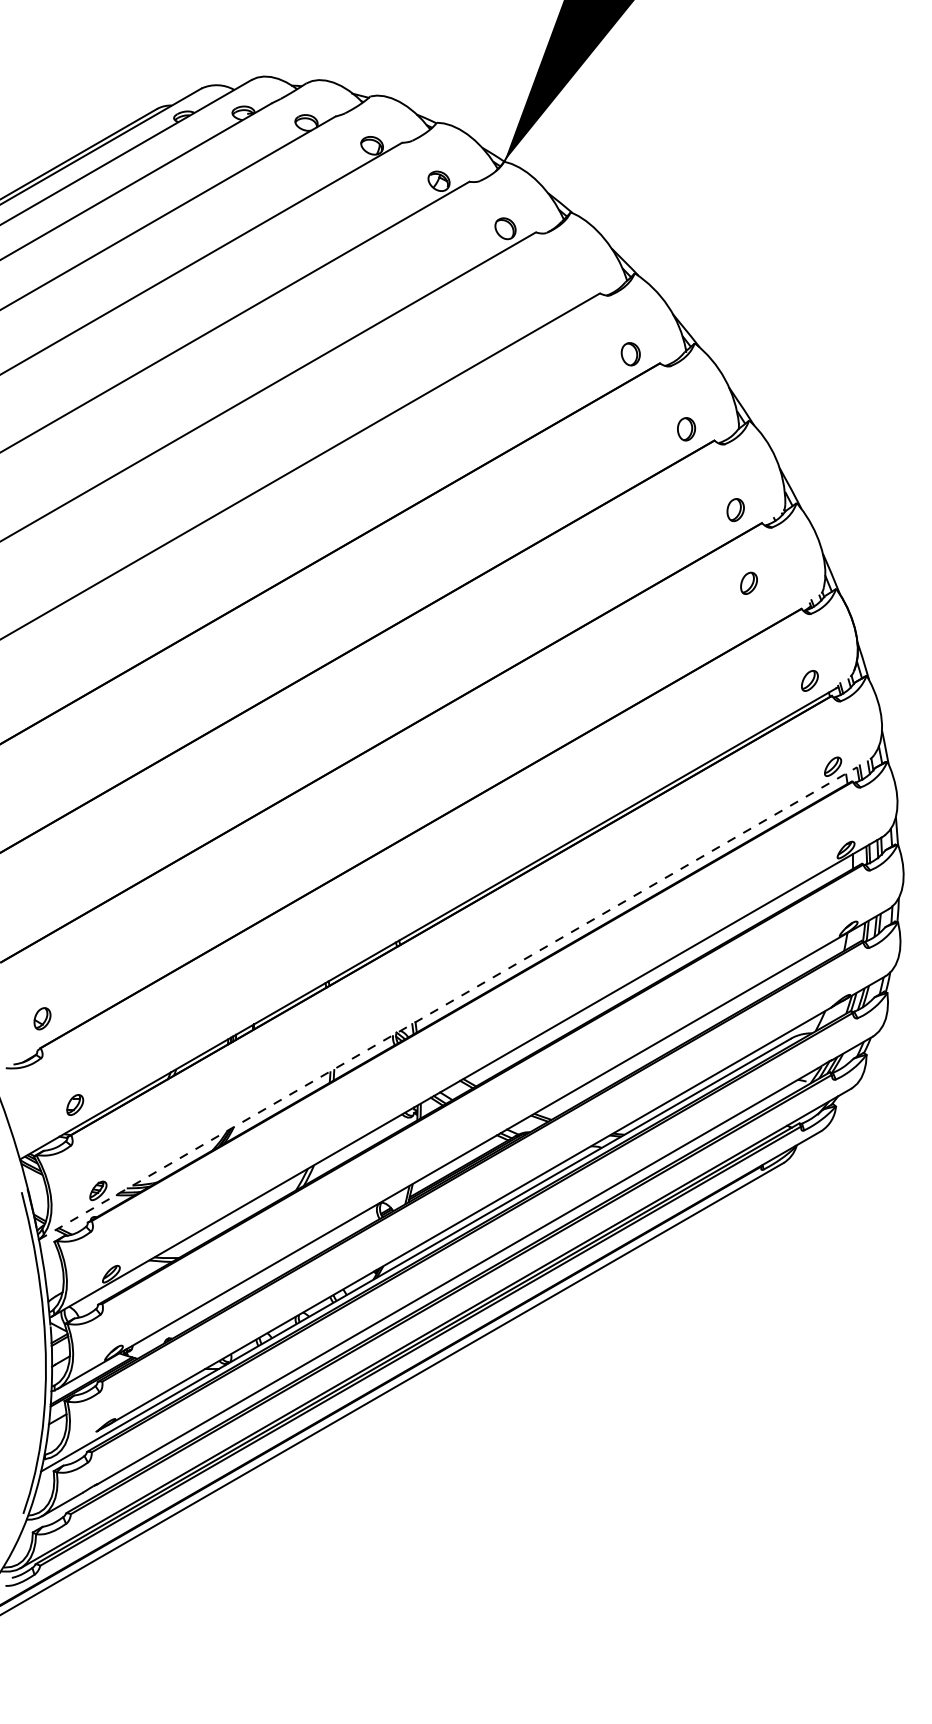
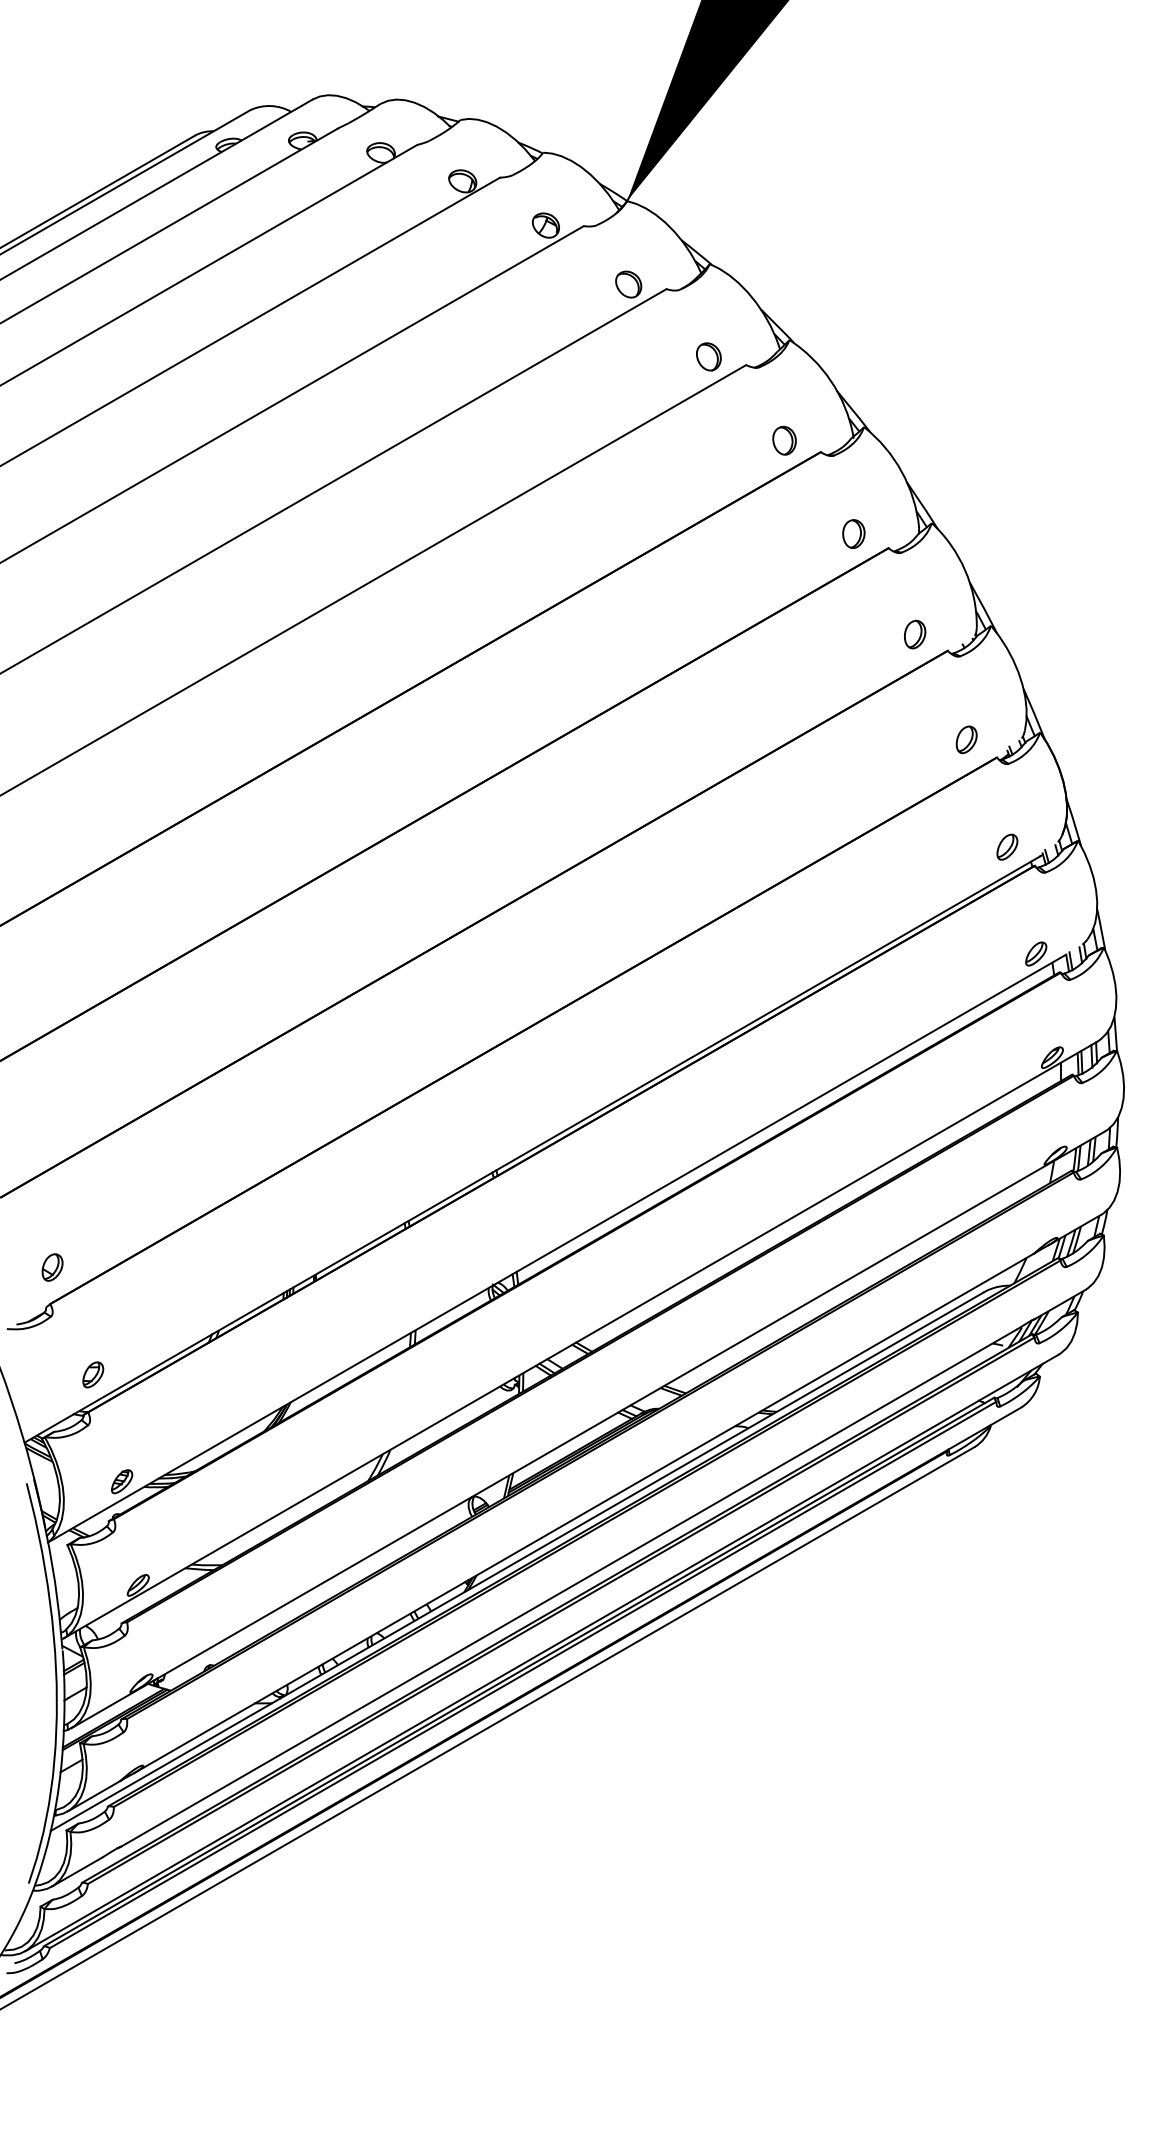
part: (569, 286) -> (708, 356), added
part: (748, 583) -> (966, 739), moved
line: (448, 1003) -> (557, 1248), dashed -> solid
line: (75, 1443) -> (93, 1796), added

